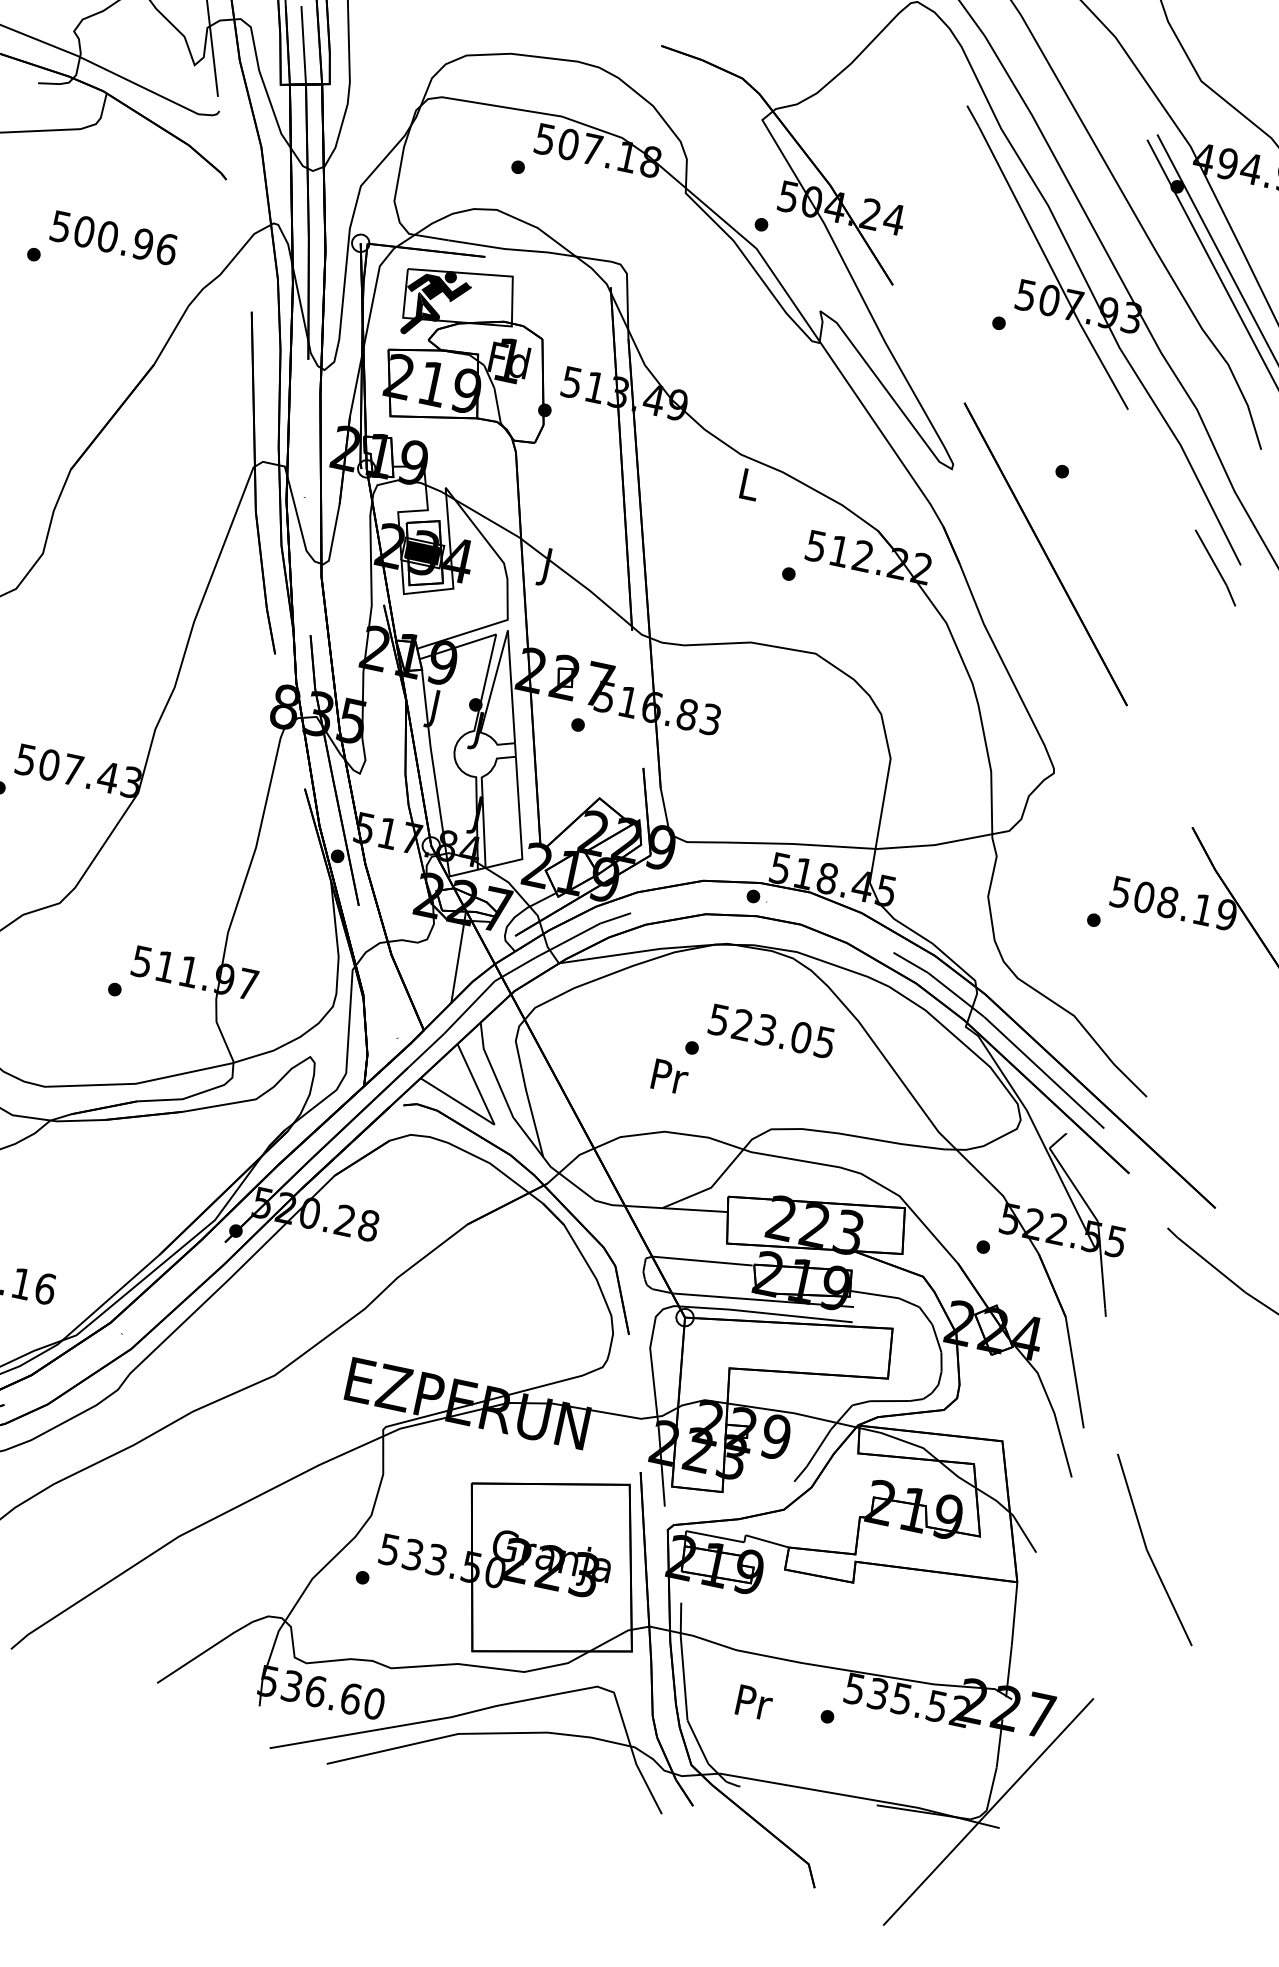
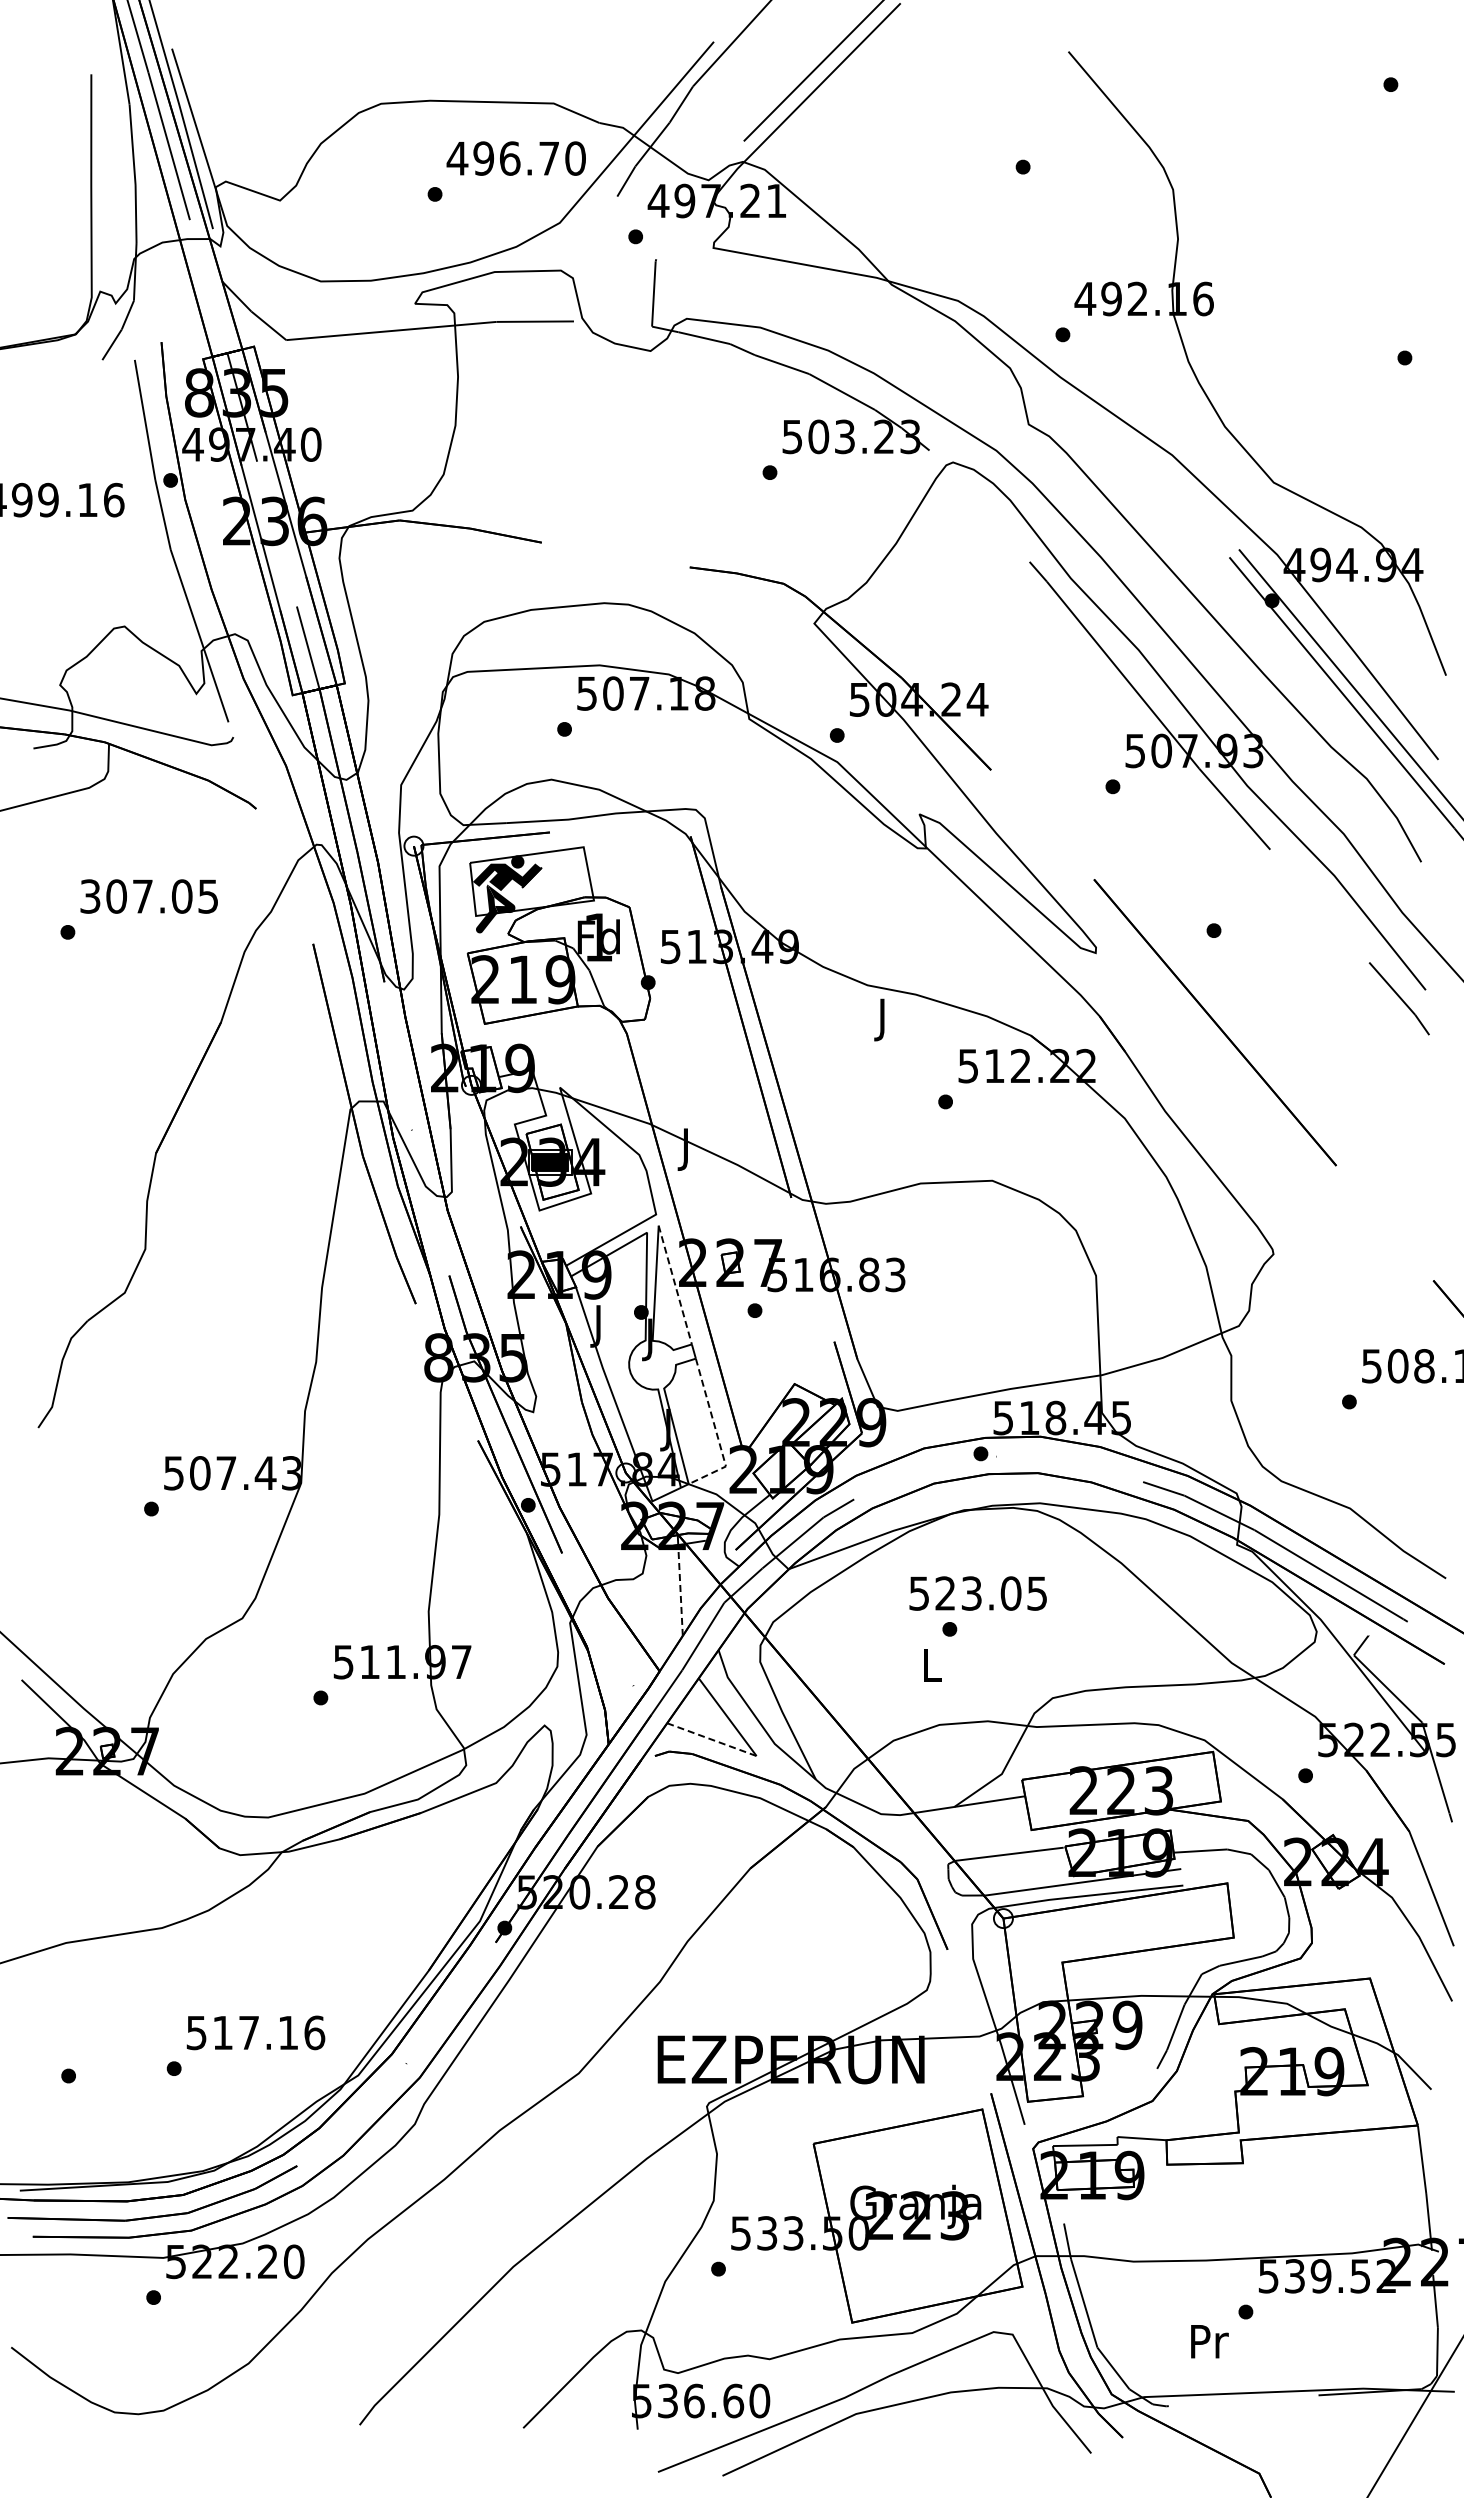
text: (113, 238) -> (149, 896), 500.96 -> 307.05
text: (748, 488) -> (883, 1019), L -> J
line: (511, 687) -> (675, 1285), solid -> dashed
line: (520, 827) -> (716, 1433), solid -> dashed
line: (457, 961) -> (680, 1590), solid -> dashed
text: (771, 1031) -> (977, 1593), moved
text: (669, 1076) -> (932, 1664), Pr -> L
line: (457, 1101) -> (711, 1739), solid -> dashed
text: (901, 1699) -> (1320, 2276), 535.52 -> 539.52
text: (754, 1702) -> (1209, 2341), moved

